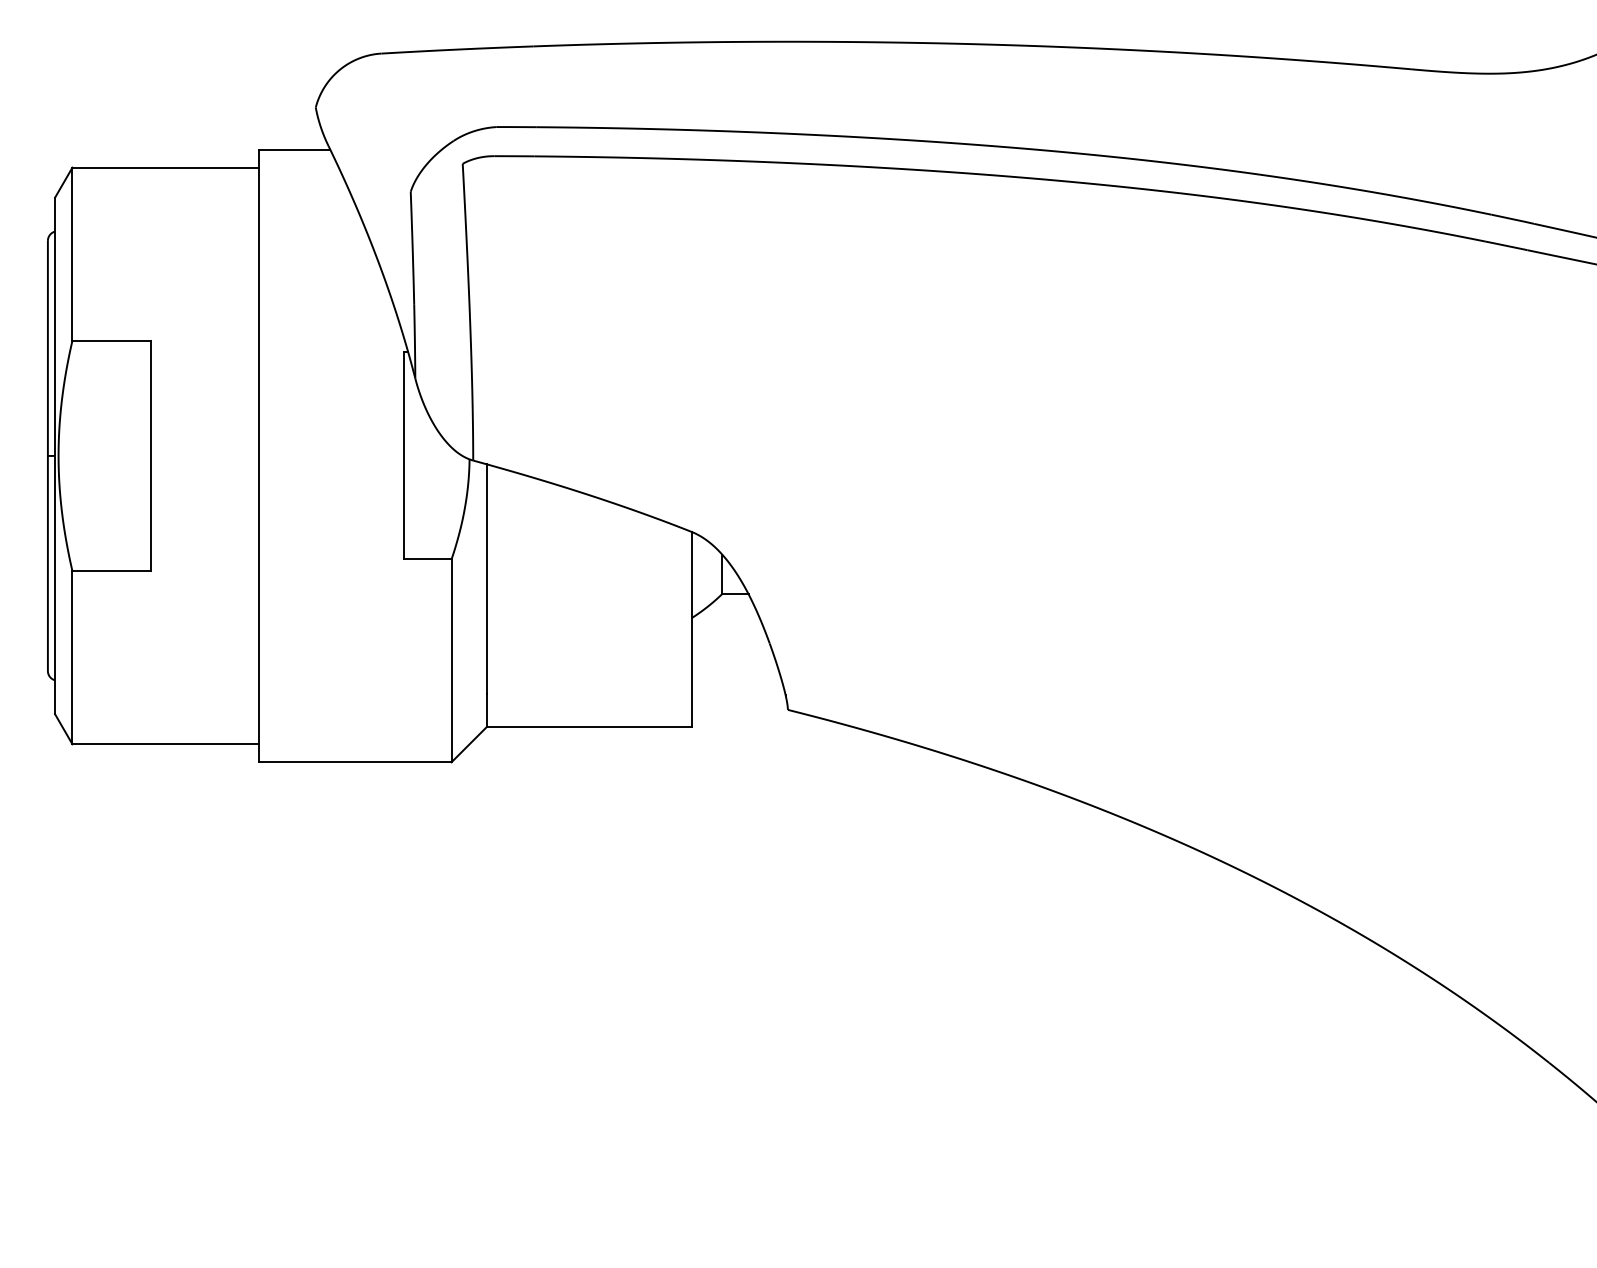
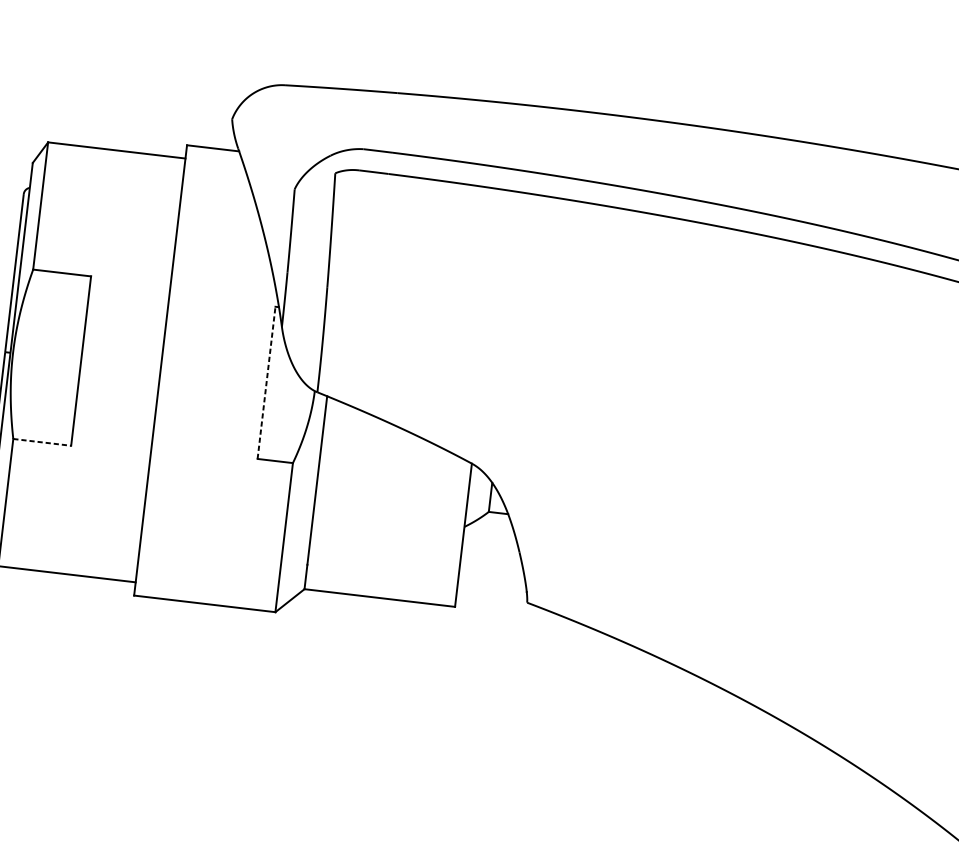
line: (403, 455) -> (266, 382), solid -> dashed
line: (112, 571) -> (42, 442), solid -> dashed

